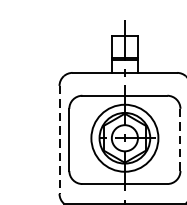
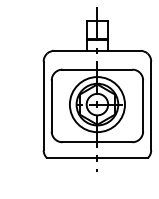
line: (180, 139) -> (143, 105), dashed -> solid
line: (59, 140) -> (43, 106), dashed -> solid

